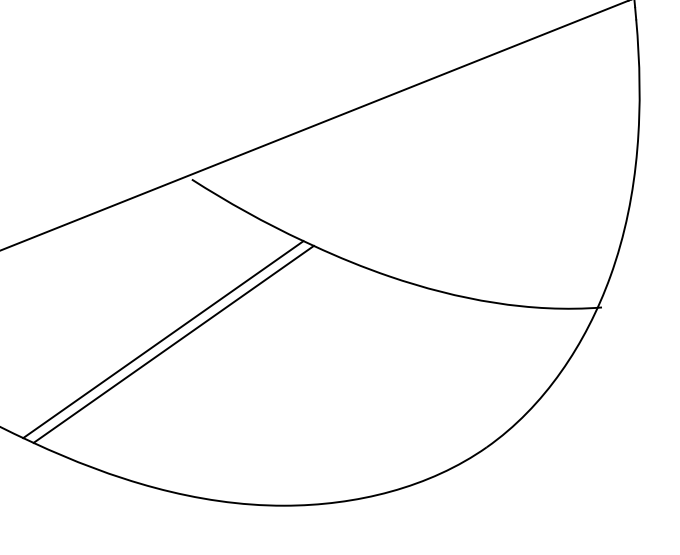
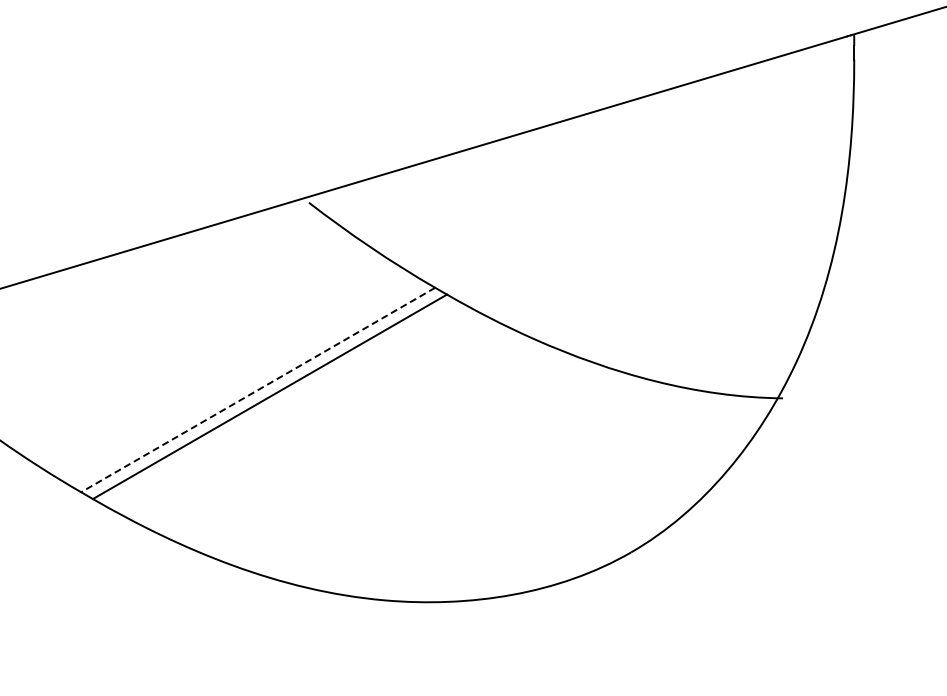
line: (162, 340) -> (257, 390), solid -> dashed

